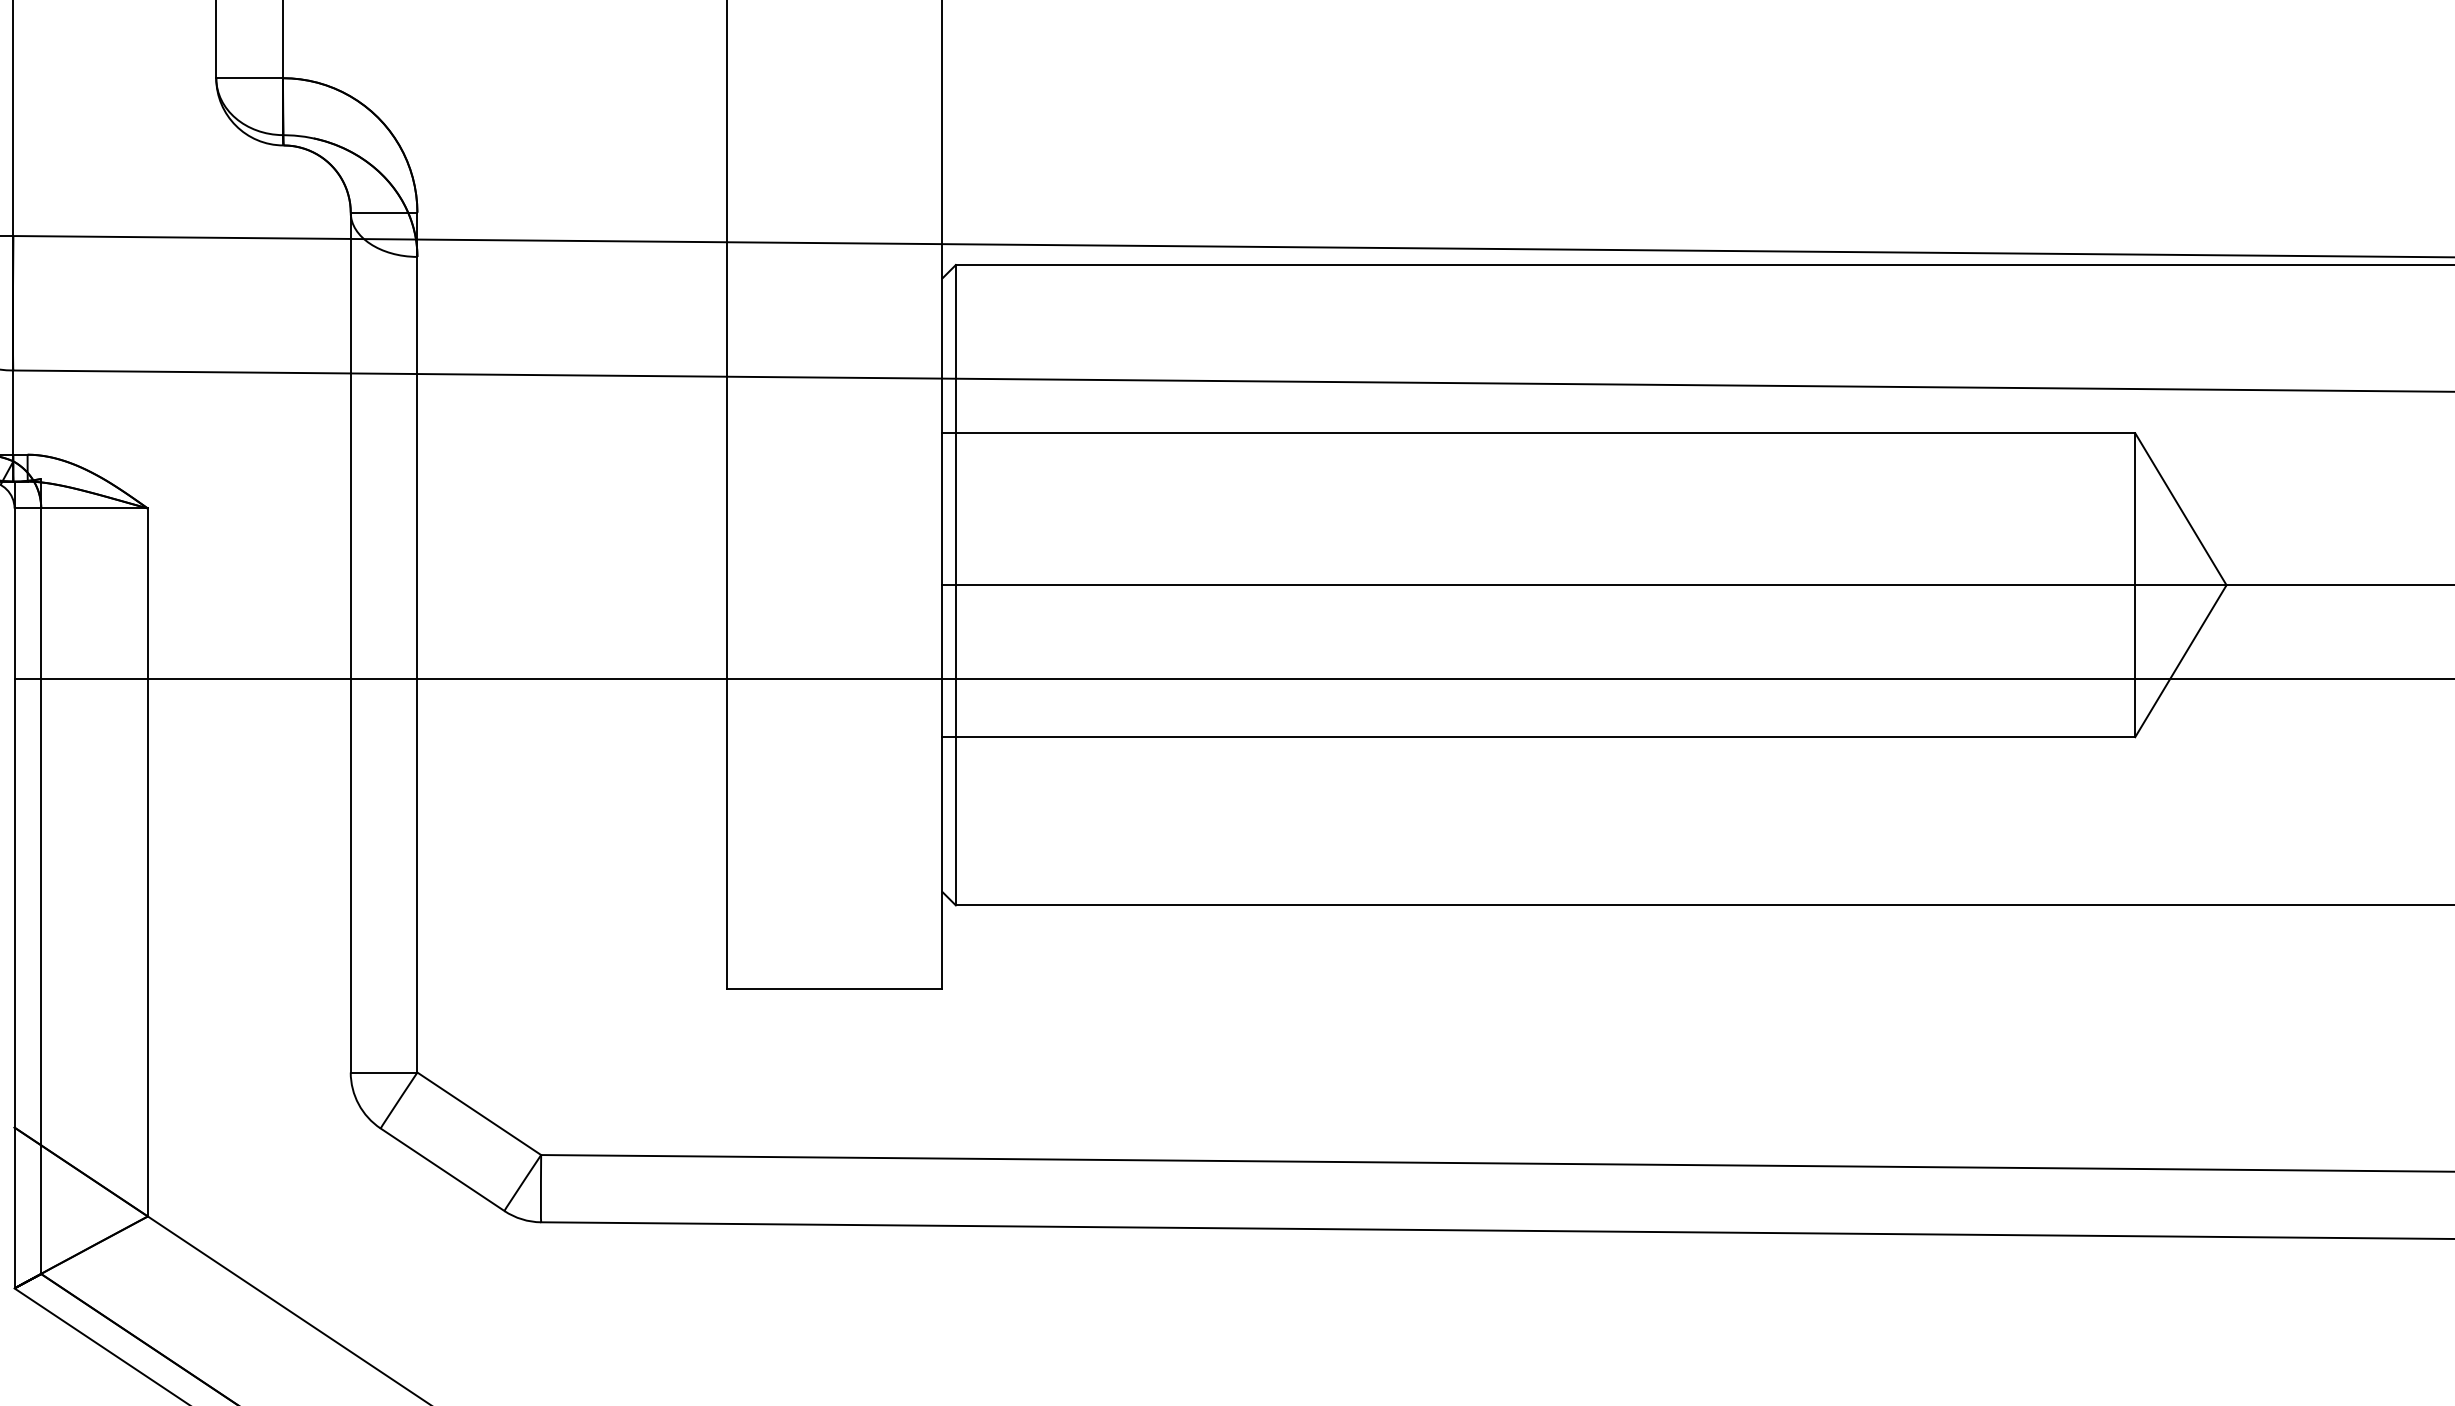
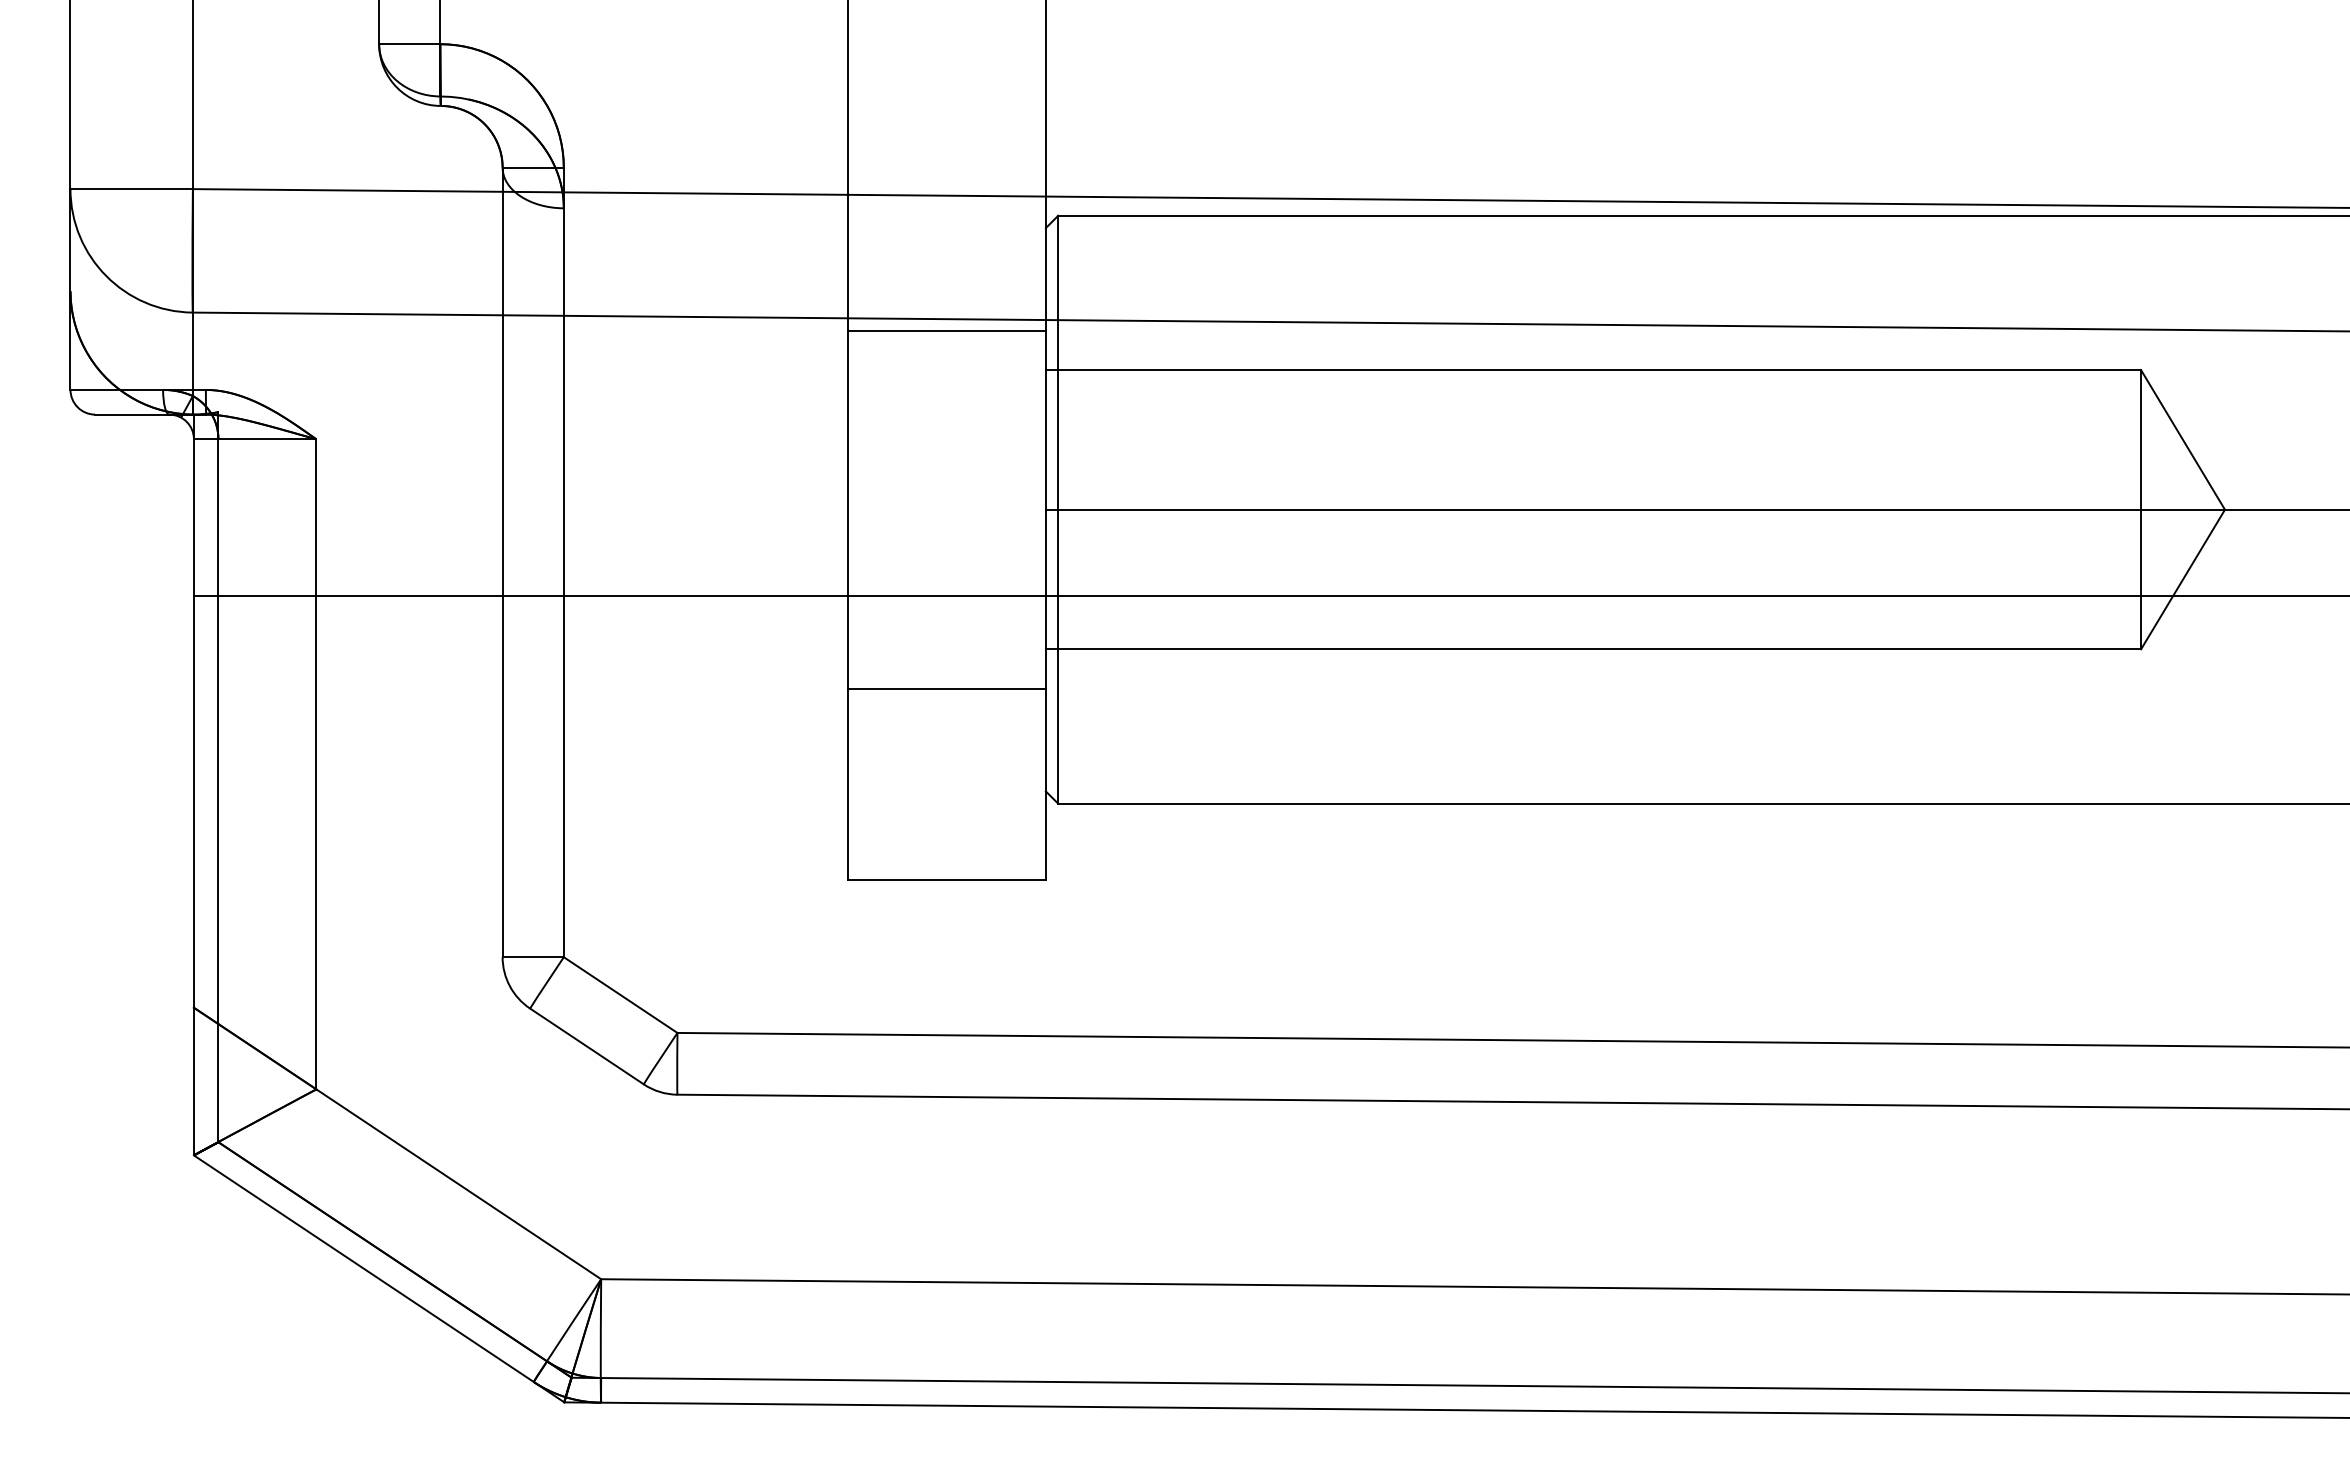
line: (834, 390) -> (946, 330), added
line: (834, 779) -> (946, 688), added

